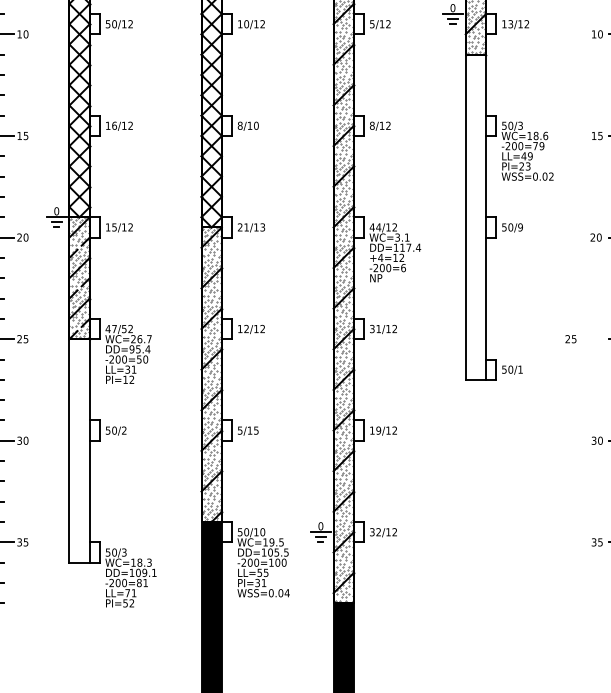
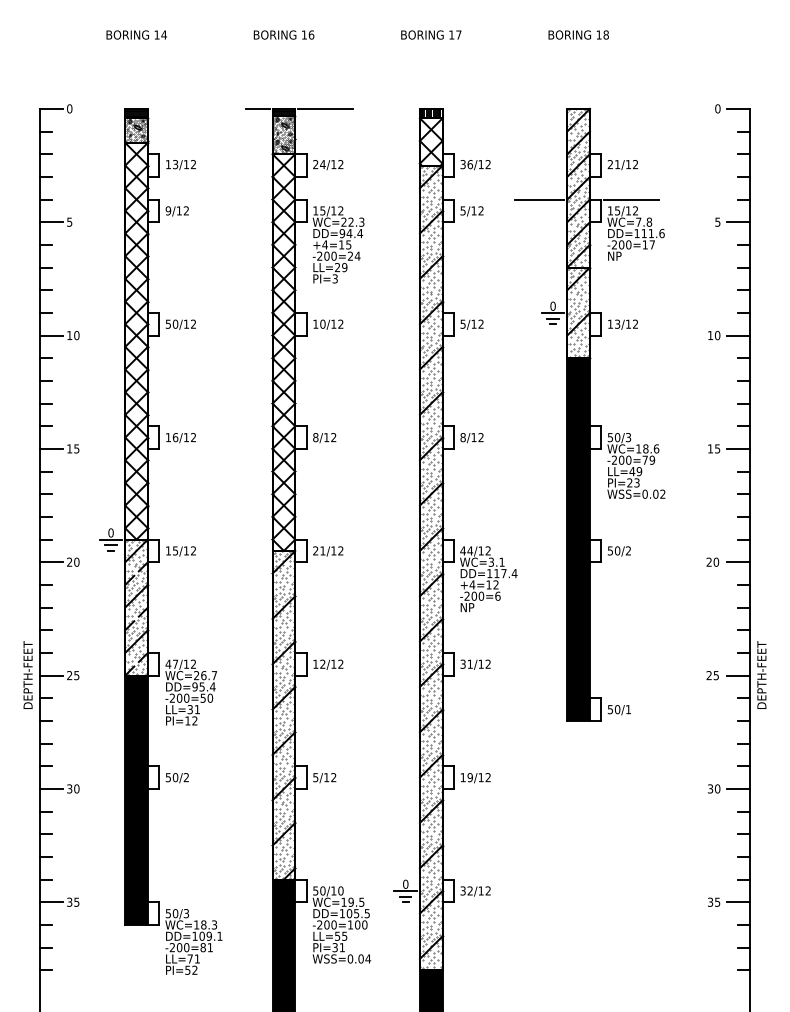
text: (256, 125) -> (333, 437), 8/10 -> 8/12
fill: (475, 217) -> (578, 539), added
text: (262, 227) -> (340, 551), 21/13 -> 21/12
text: (520, 227) -> (628, 550), 50/9 -> 50/2
text: (123, 328) -> (185, 663), 47/52 -> 47/12
text: (570, 339) -> (712, 675), moved
text: (256, 430) -> (333, 777), 5/15 -> 5/12
fill: (79, 450) -> (136, 799), added

